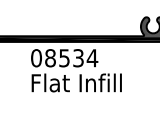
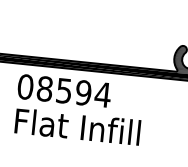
text: (78, 58) -> (83, 93), 08534 -> 08594

